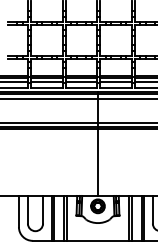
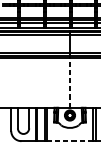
line: (97, 161) -> (69, 82), solid -> dashed
line: (97, 240) -> (69, 140), solid -> dashed

